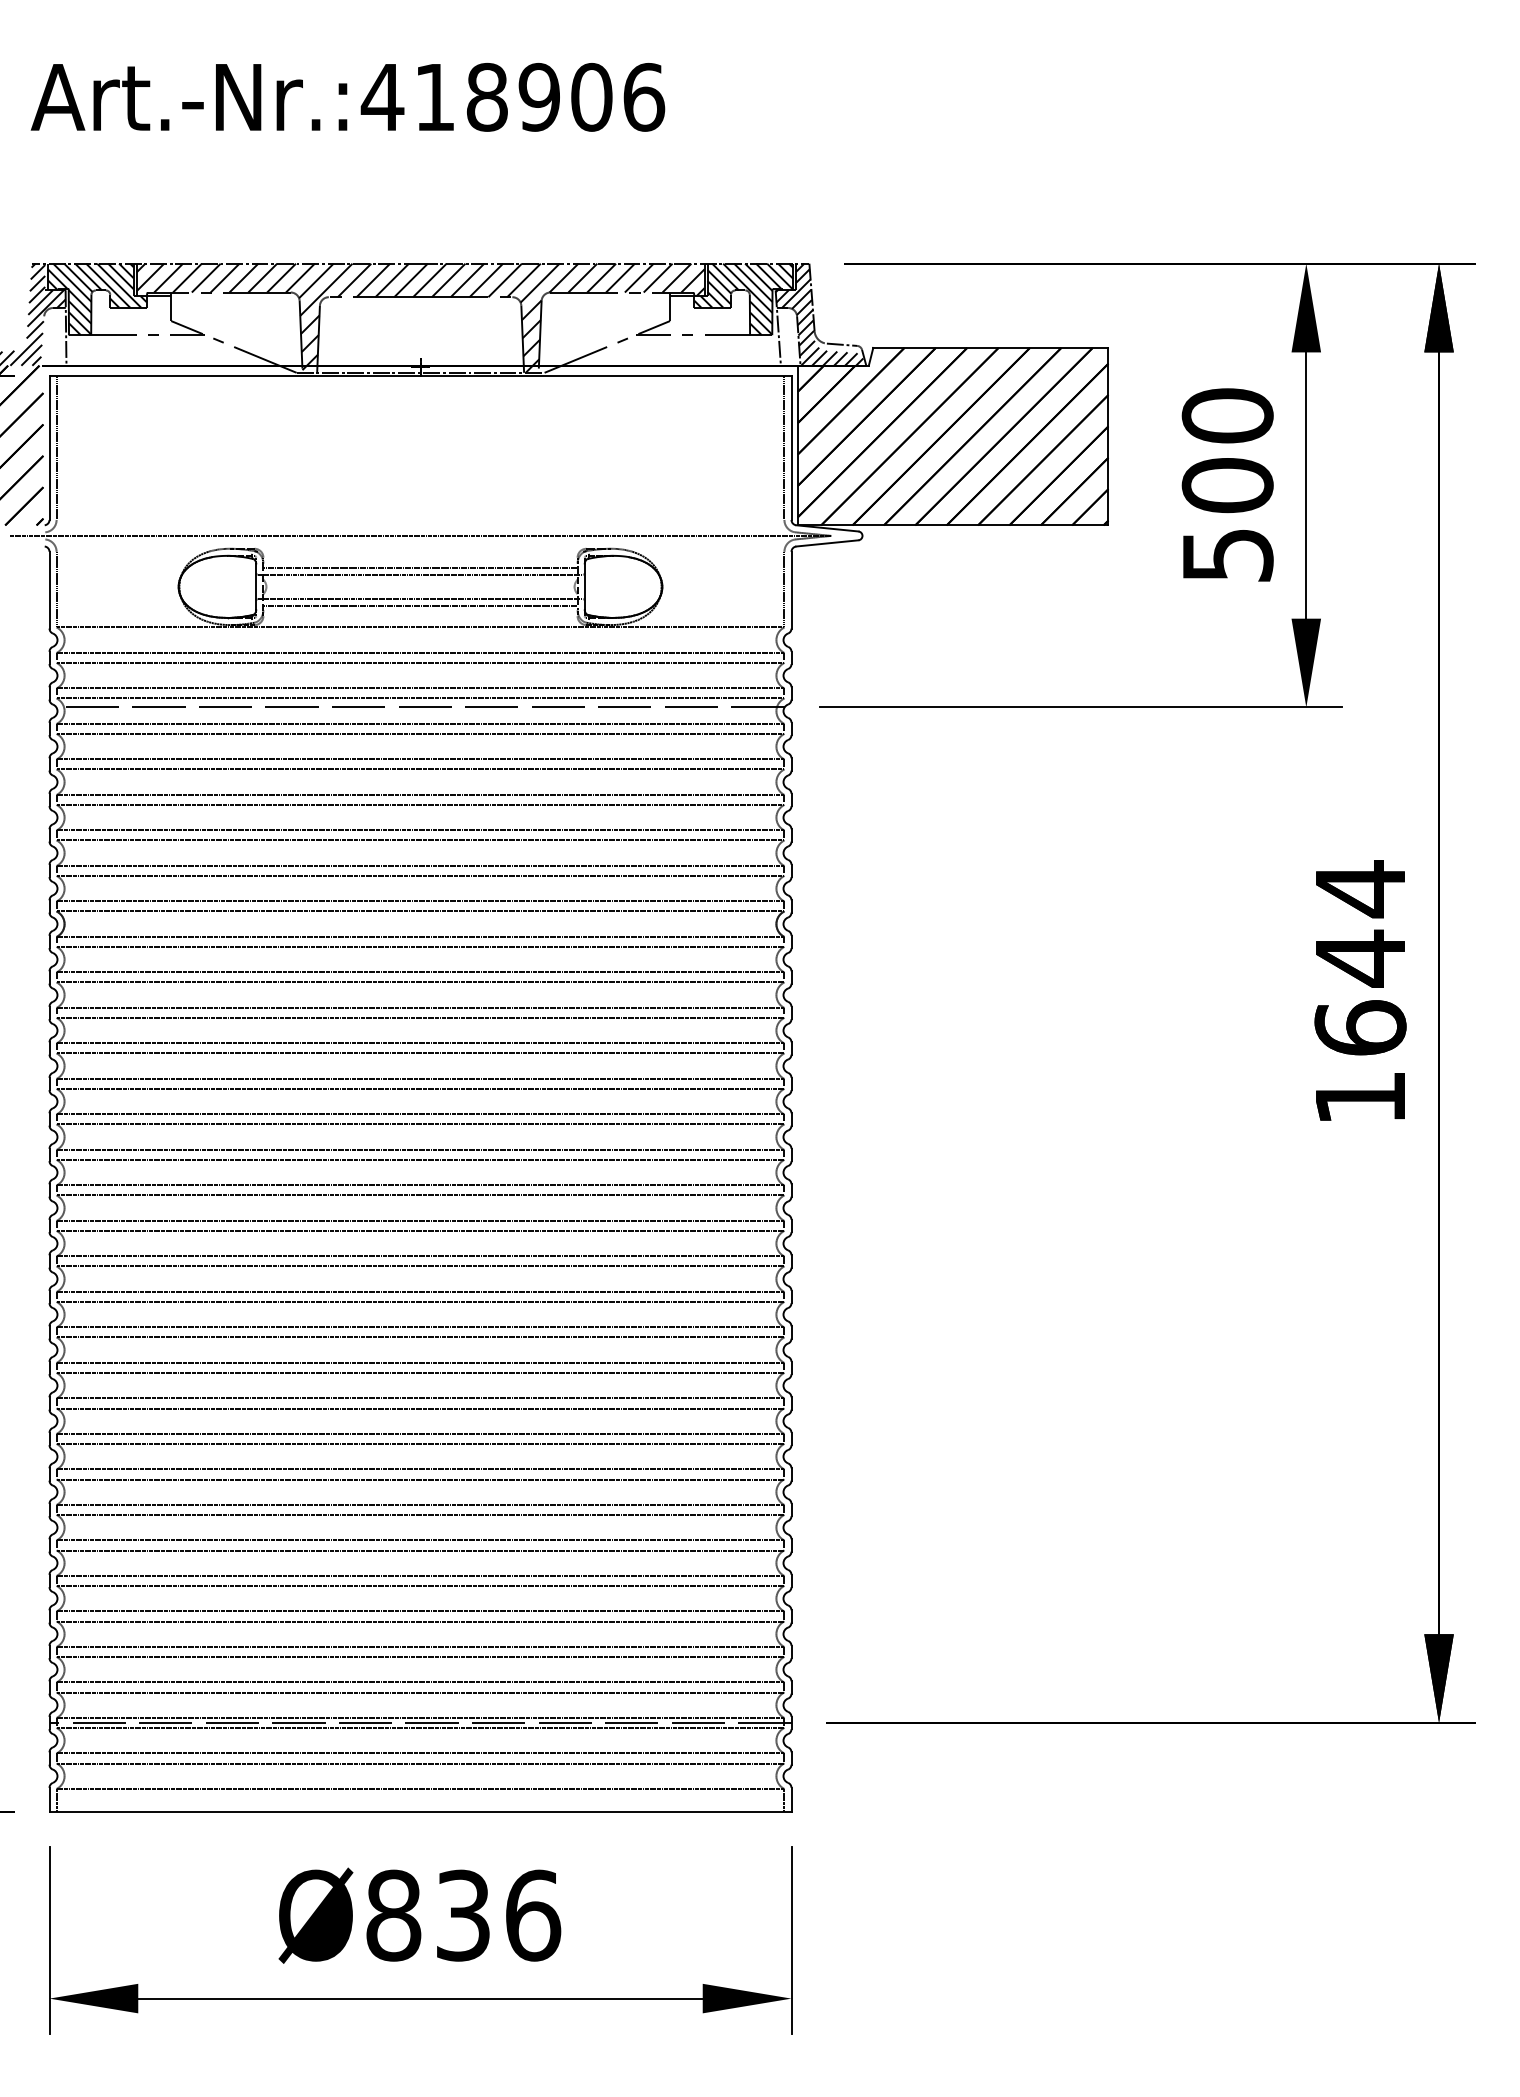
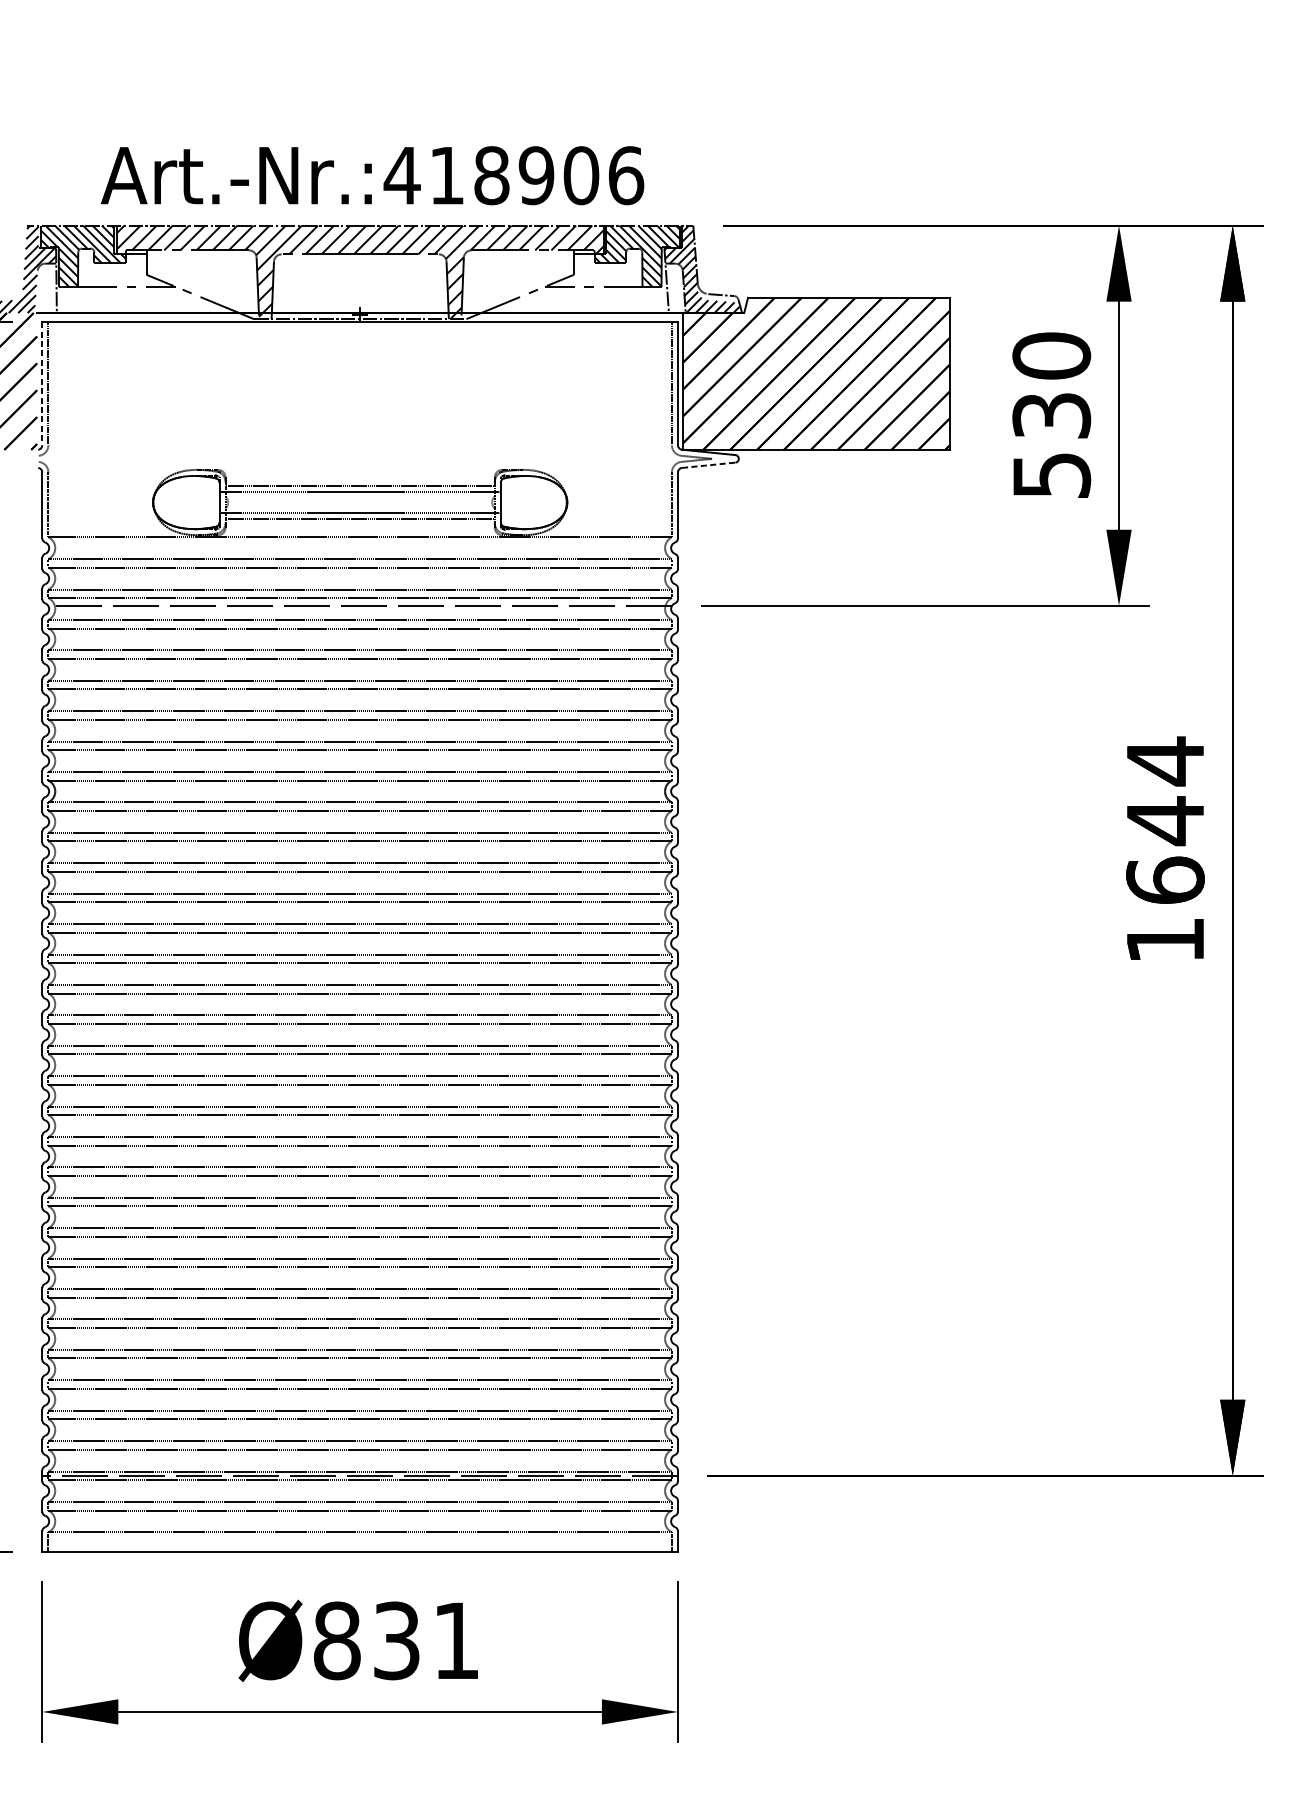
text: (347, 97) -> (372, 175), moved
line: (49, 448) -> (42, 383), solid -> dashed
text: (1227, 485) -> (1051, 415), 500 -> 530
line: (420, 535) -> (360, 458), removed
line: (827, 543) -> (708, 465), solid -> dashed
text: (533, 1915) -> (456, 1640), Ø836 -> Ø831

